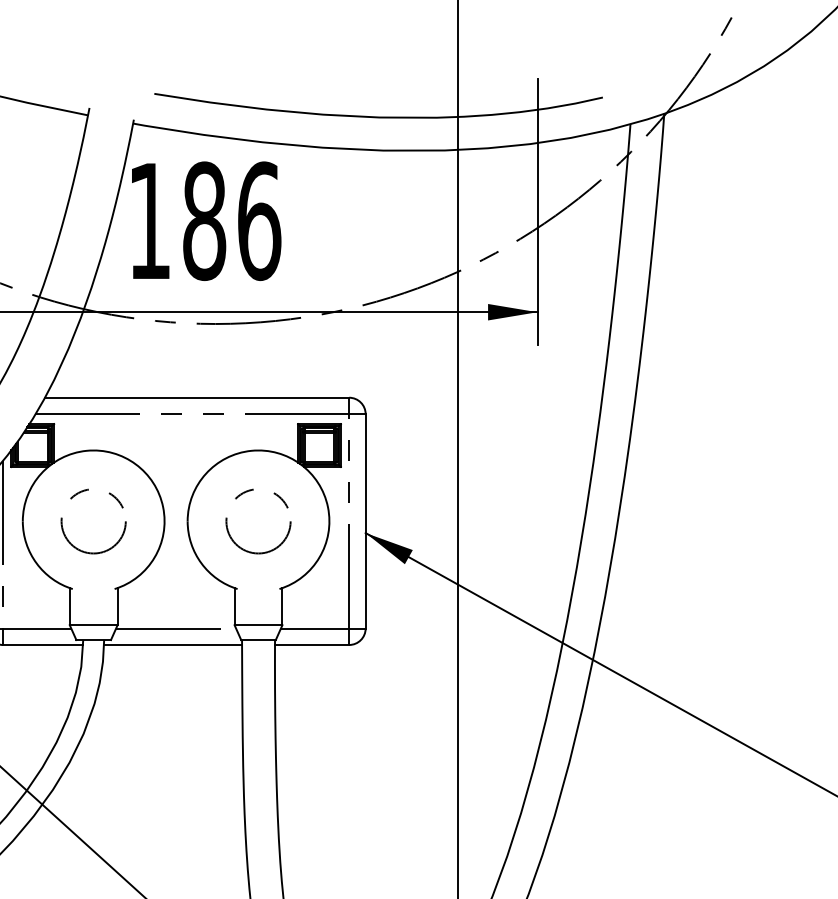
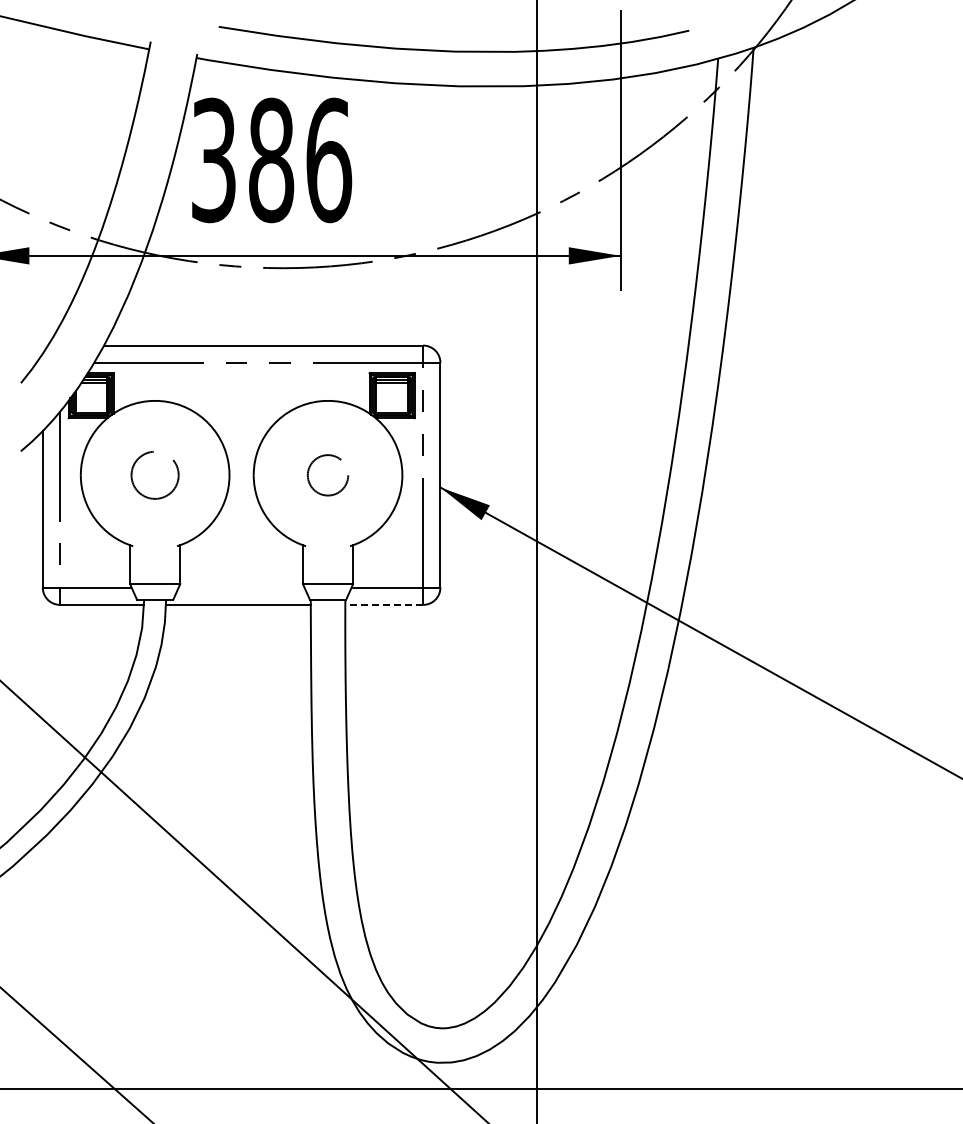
text: (149, 221) -> (213, 160), 186 -> 386
circle: (93, 521) -> (154, 475), size x0.7
circle: (257, 521) -> (327, 475), size x0.6
line: (176, 628) -> (241, 587), removed
line: (312, 644) -> (384, 604), solid -> dashed

